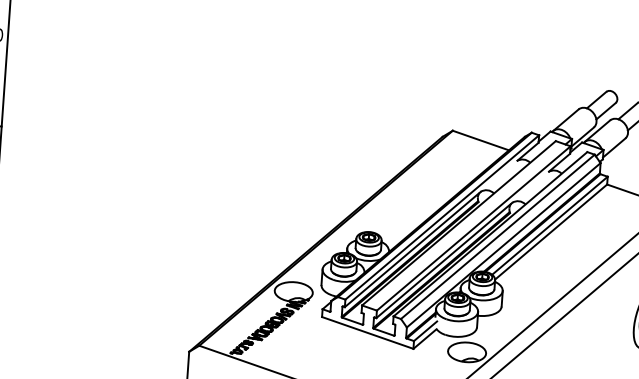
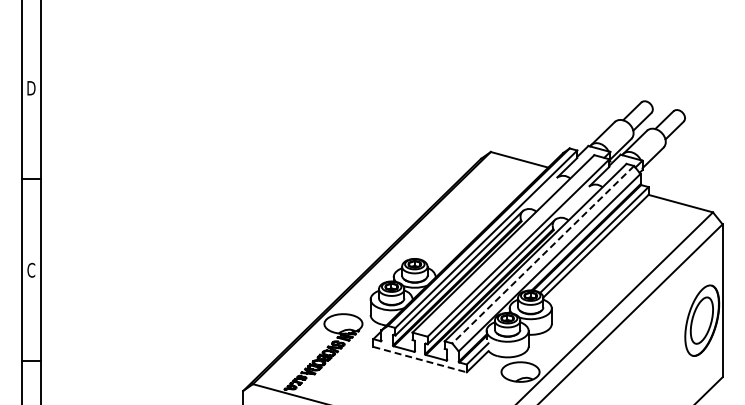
line: (497, 237) -> (542, 255), solid -> dashed
line: (368, 332) -> (420, 359), solid -> dashed

